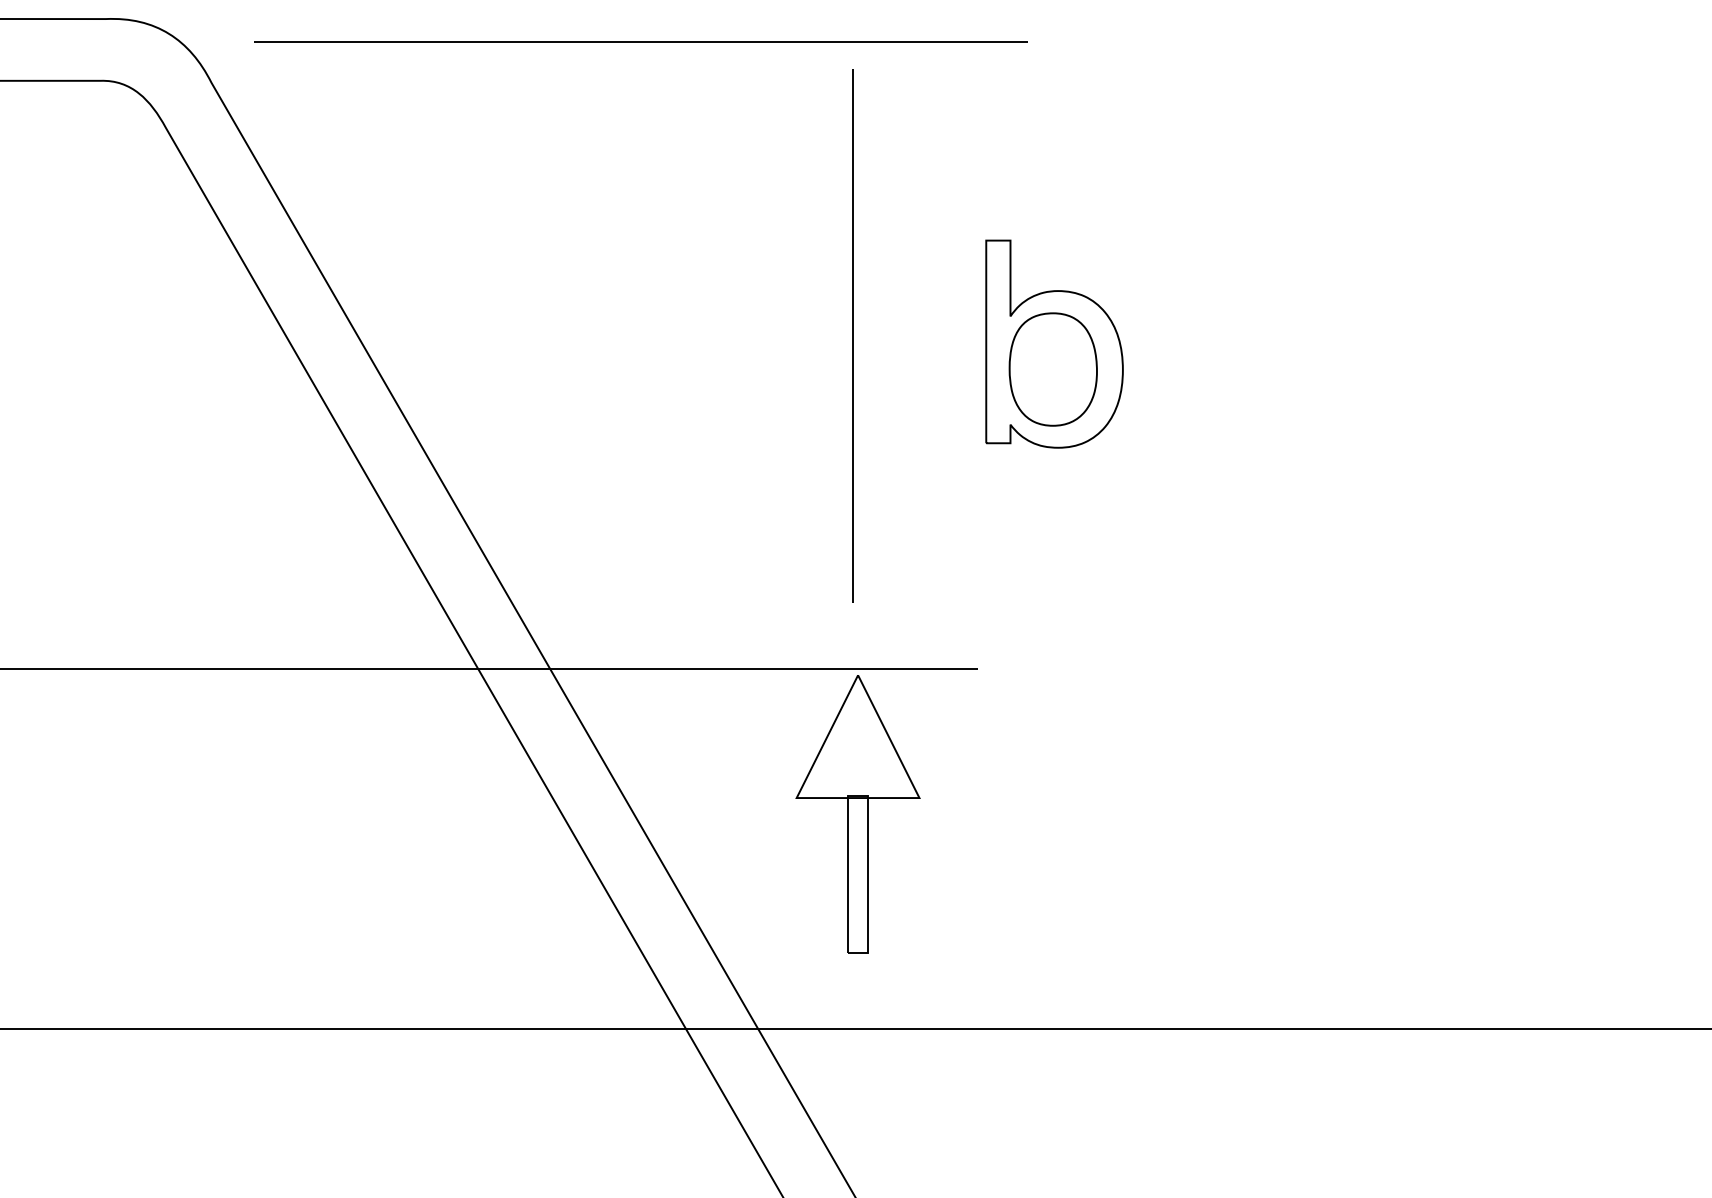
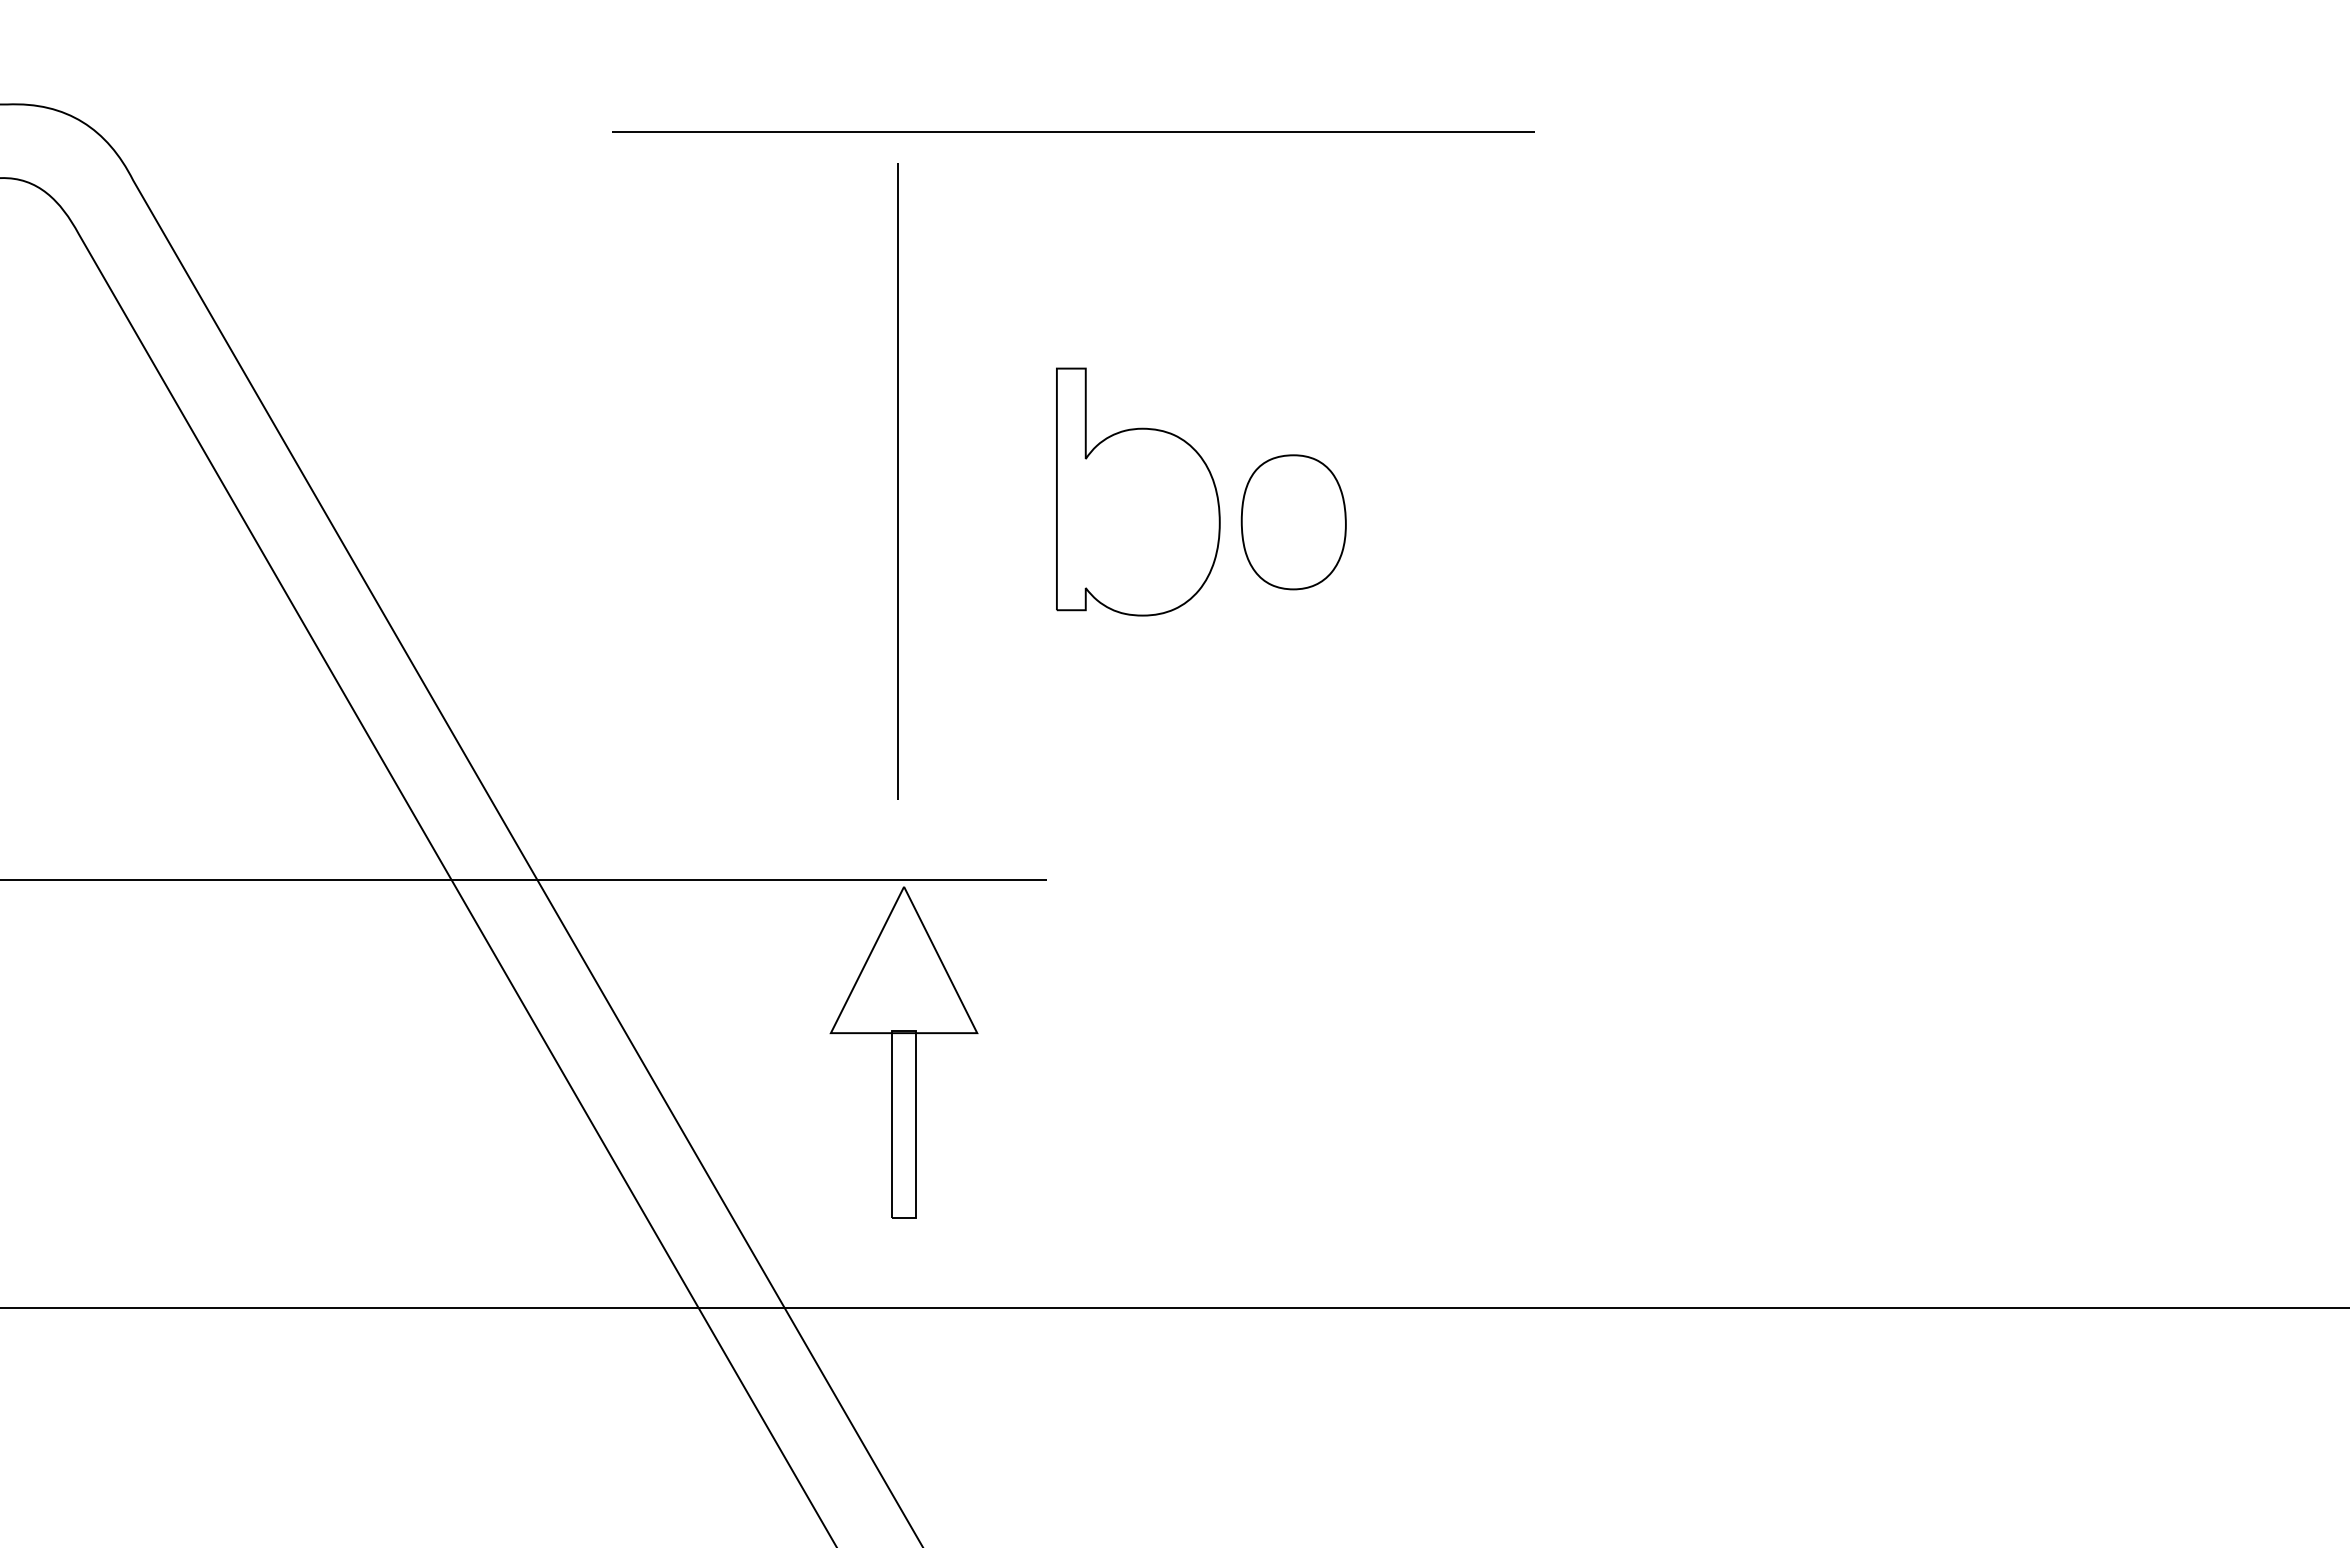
line: (641, 41) -> (1073, 131), moved
part: (1053, 369) -> (1293, 522), moved

